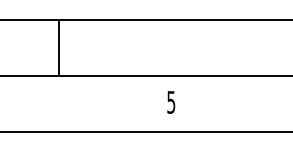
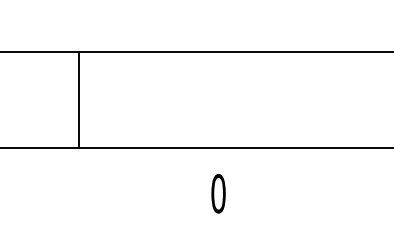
line: (58, 47) -> (78, 99), moved
text: (171, 101) -> (218, 192), 5 -> 0

